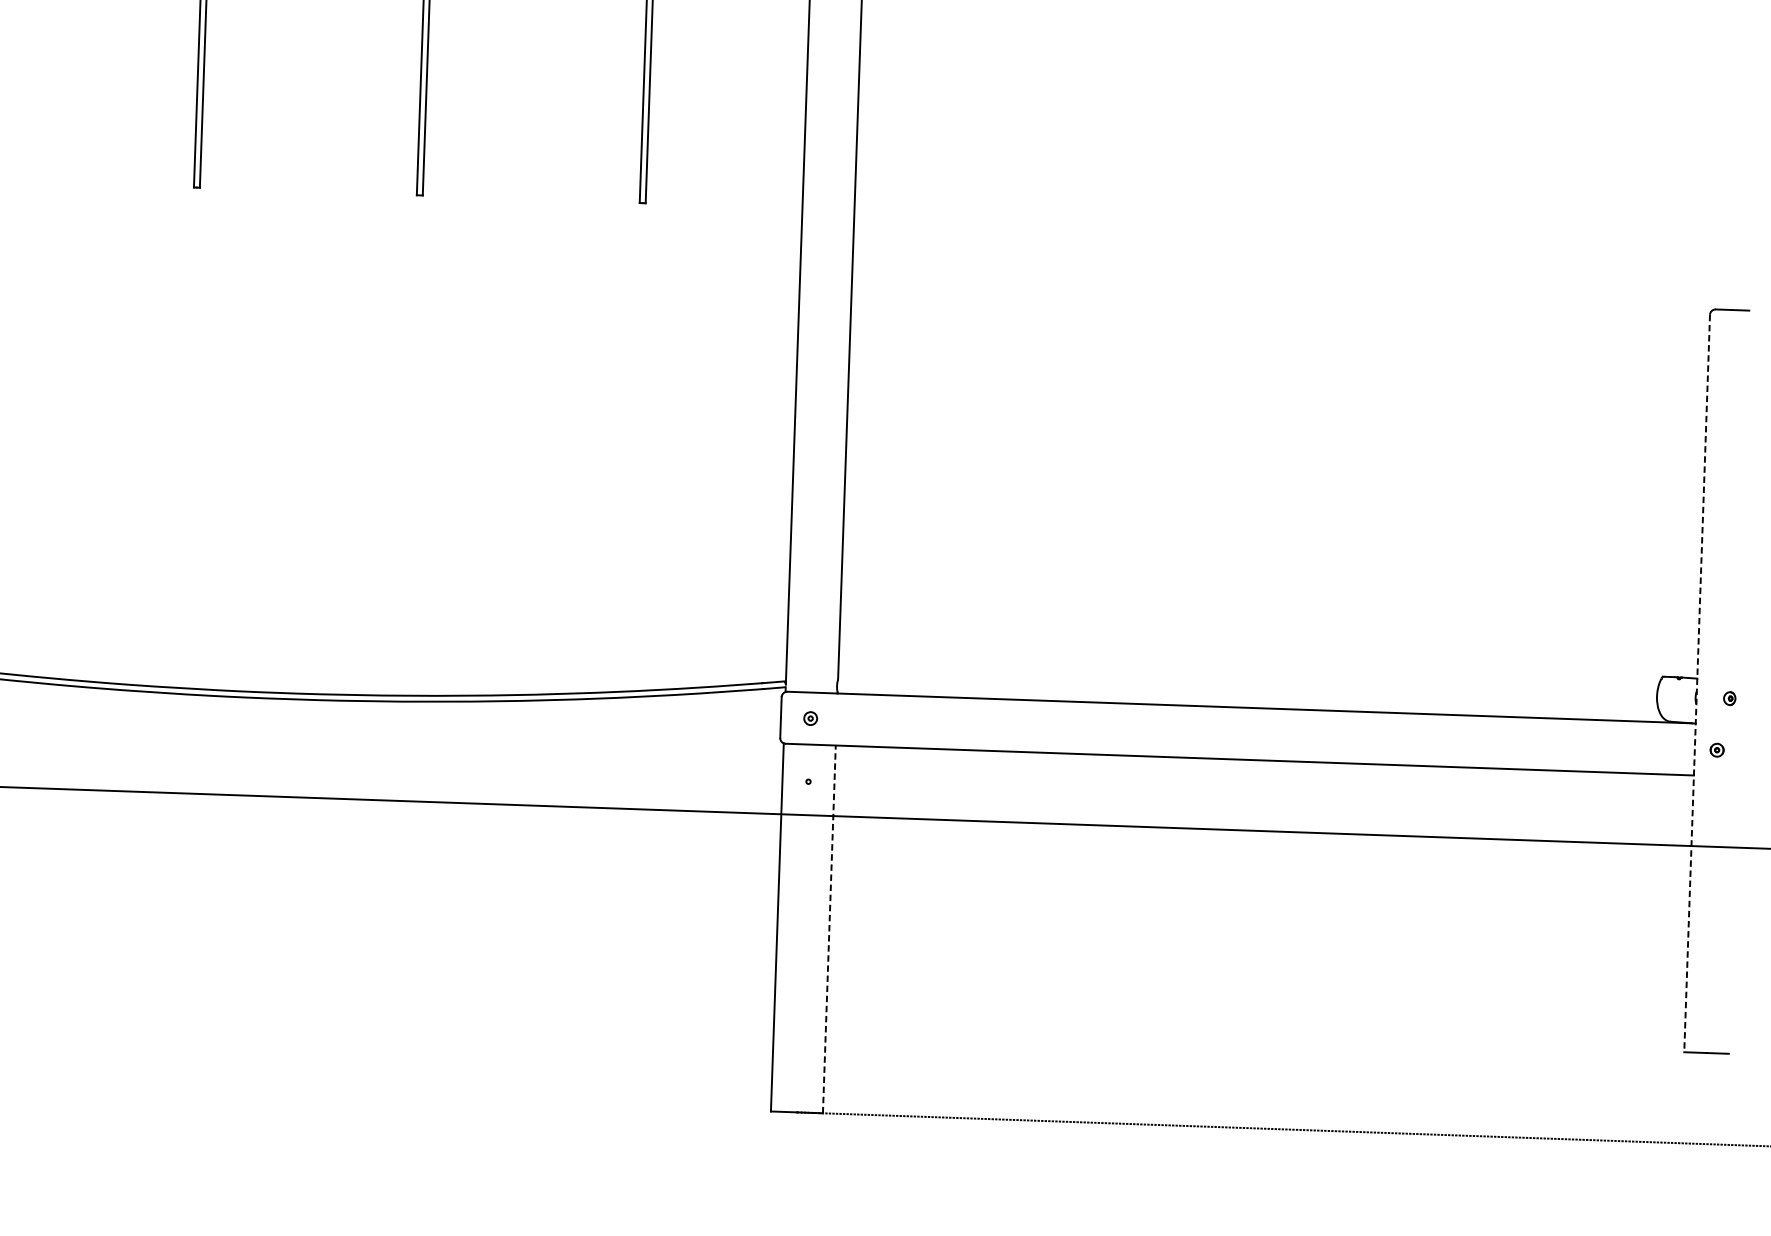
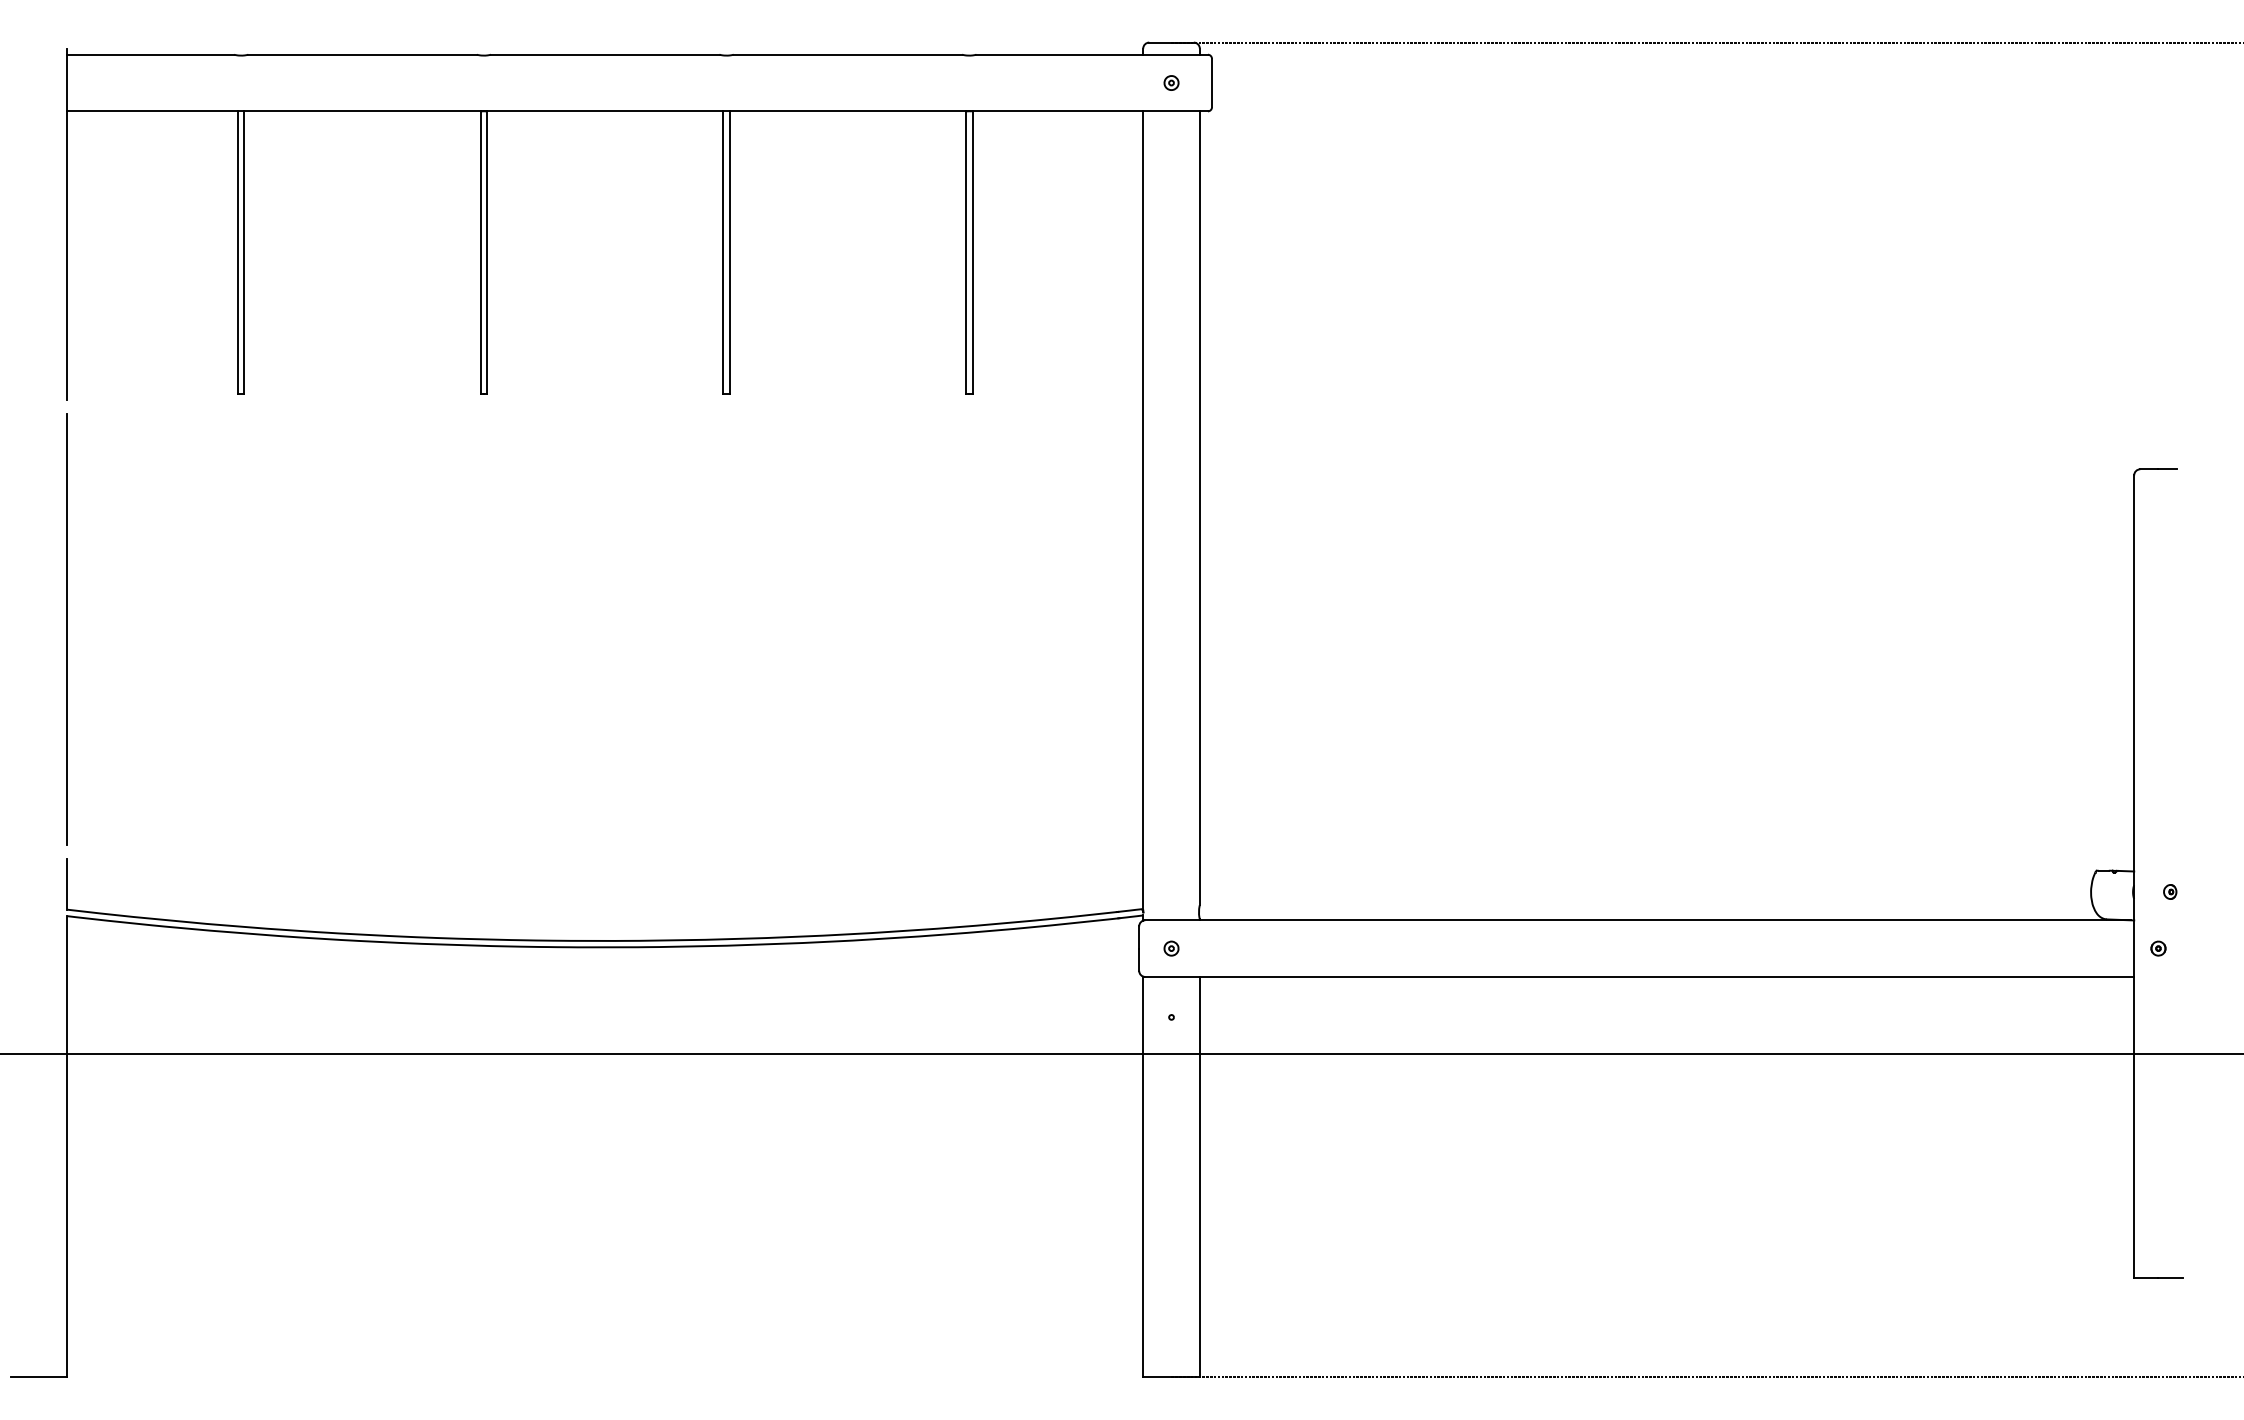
line: (1697, 684) -> (2134, 877), dashed -> solid
line: (829, 928) -> (1199, 1176), dashed -> solid

